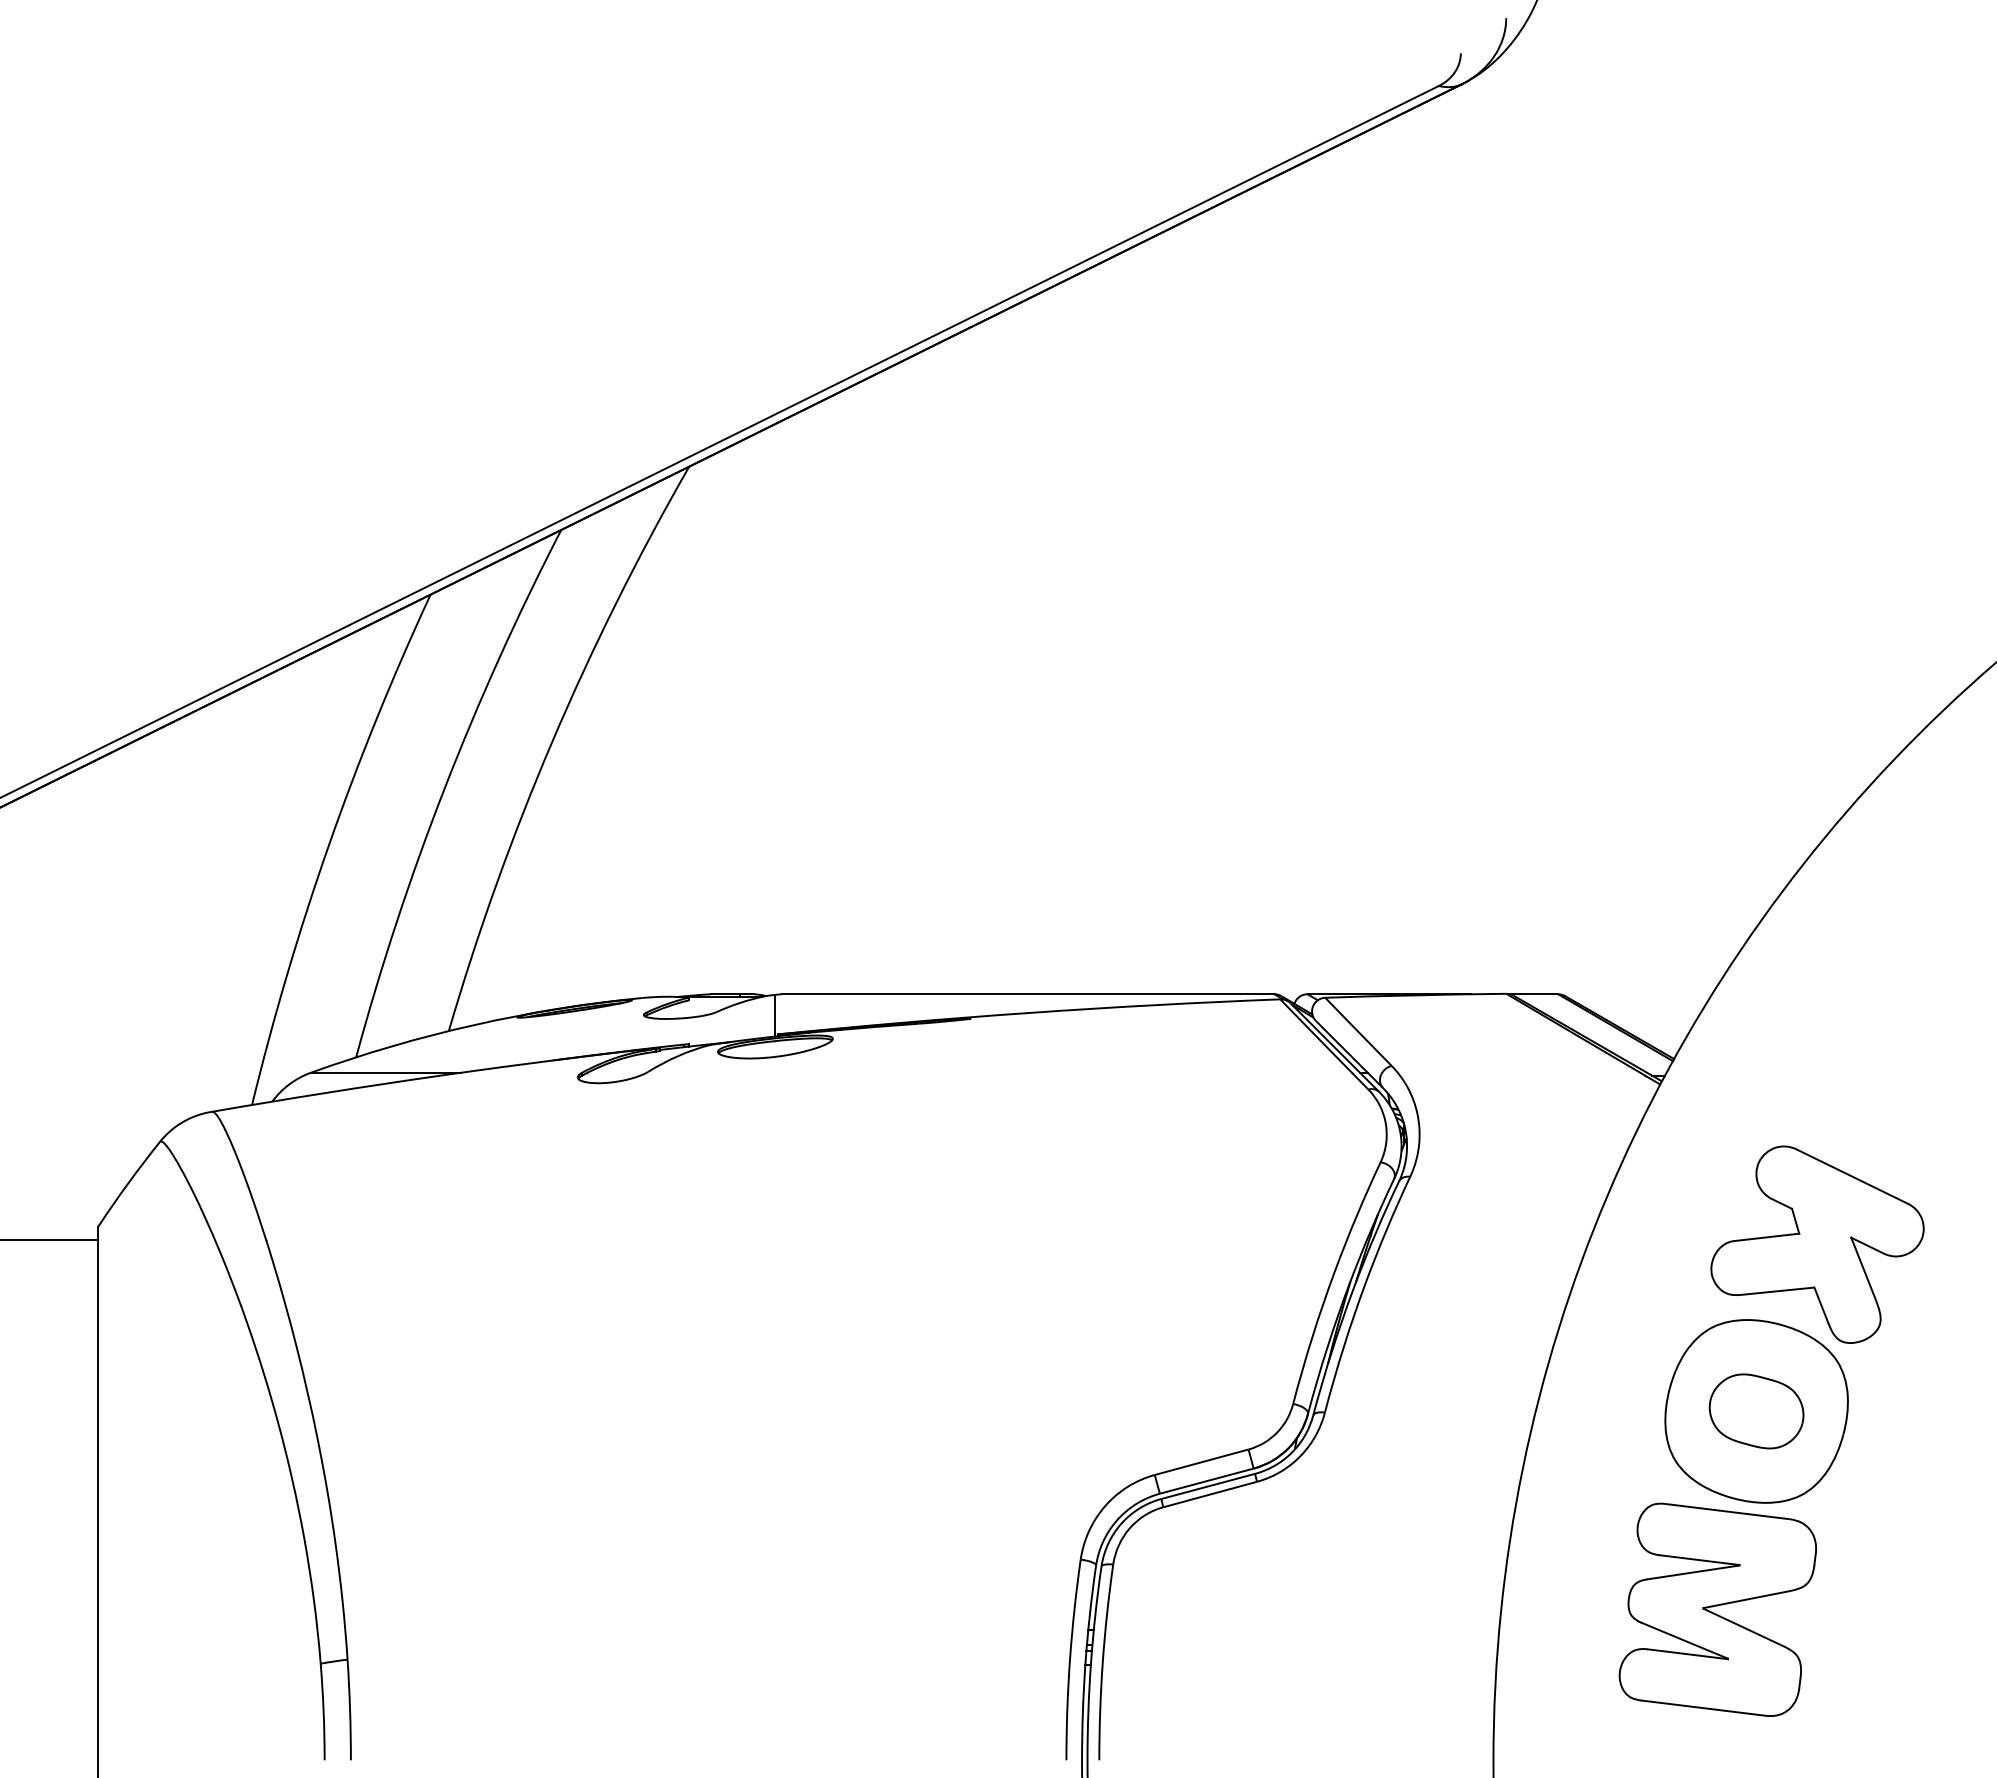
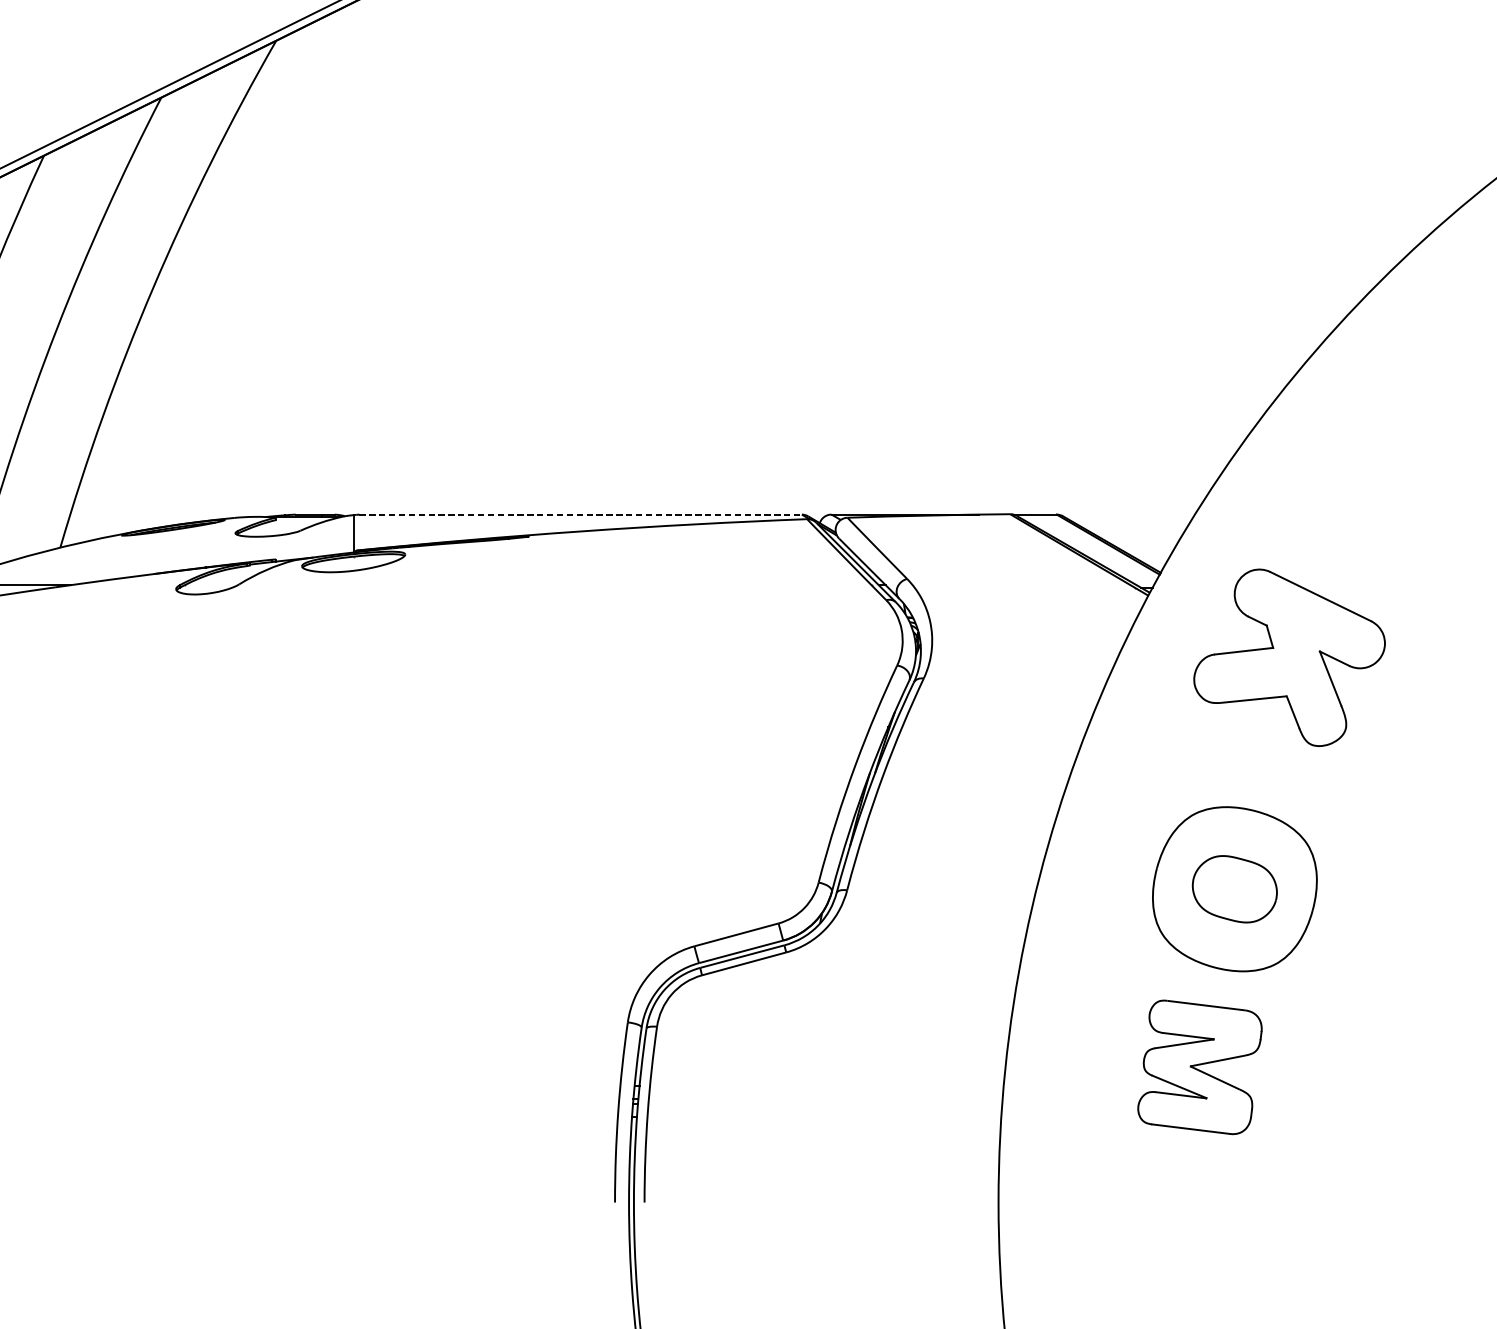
line: (1028, 994) -> (580, 514), solid -> dashed
part: (1817, 1244) -> (1289, 657), moved
part: (1717, 1609) -> (1199, 1067), size x0.7

